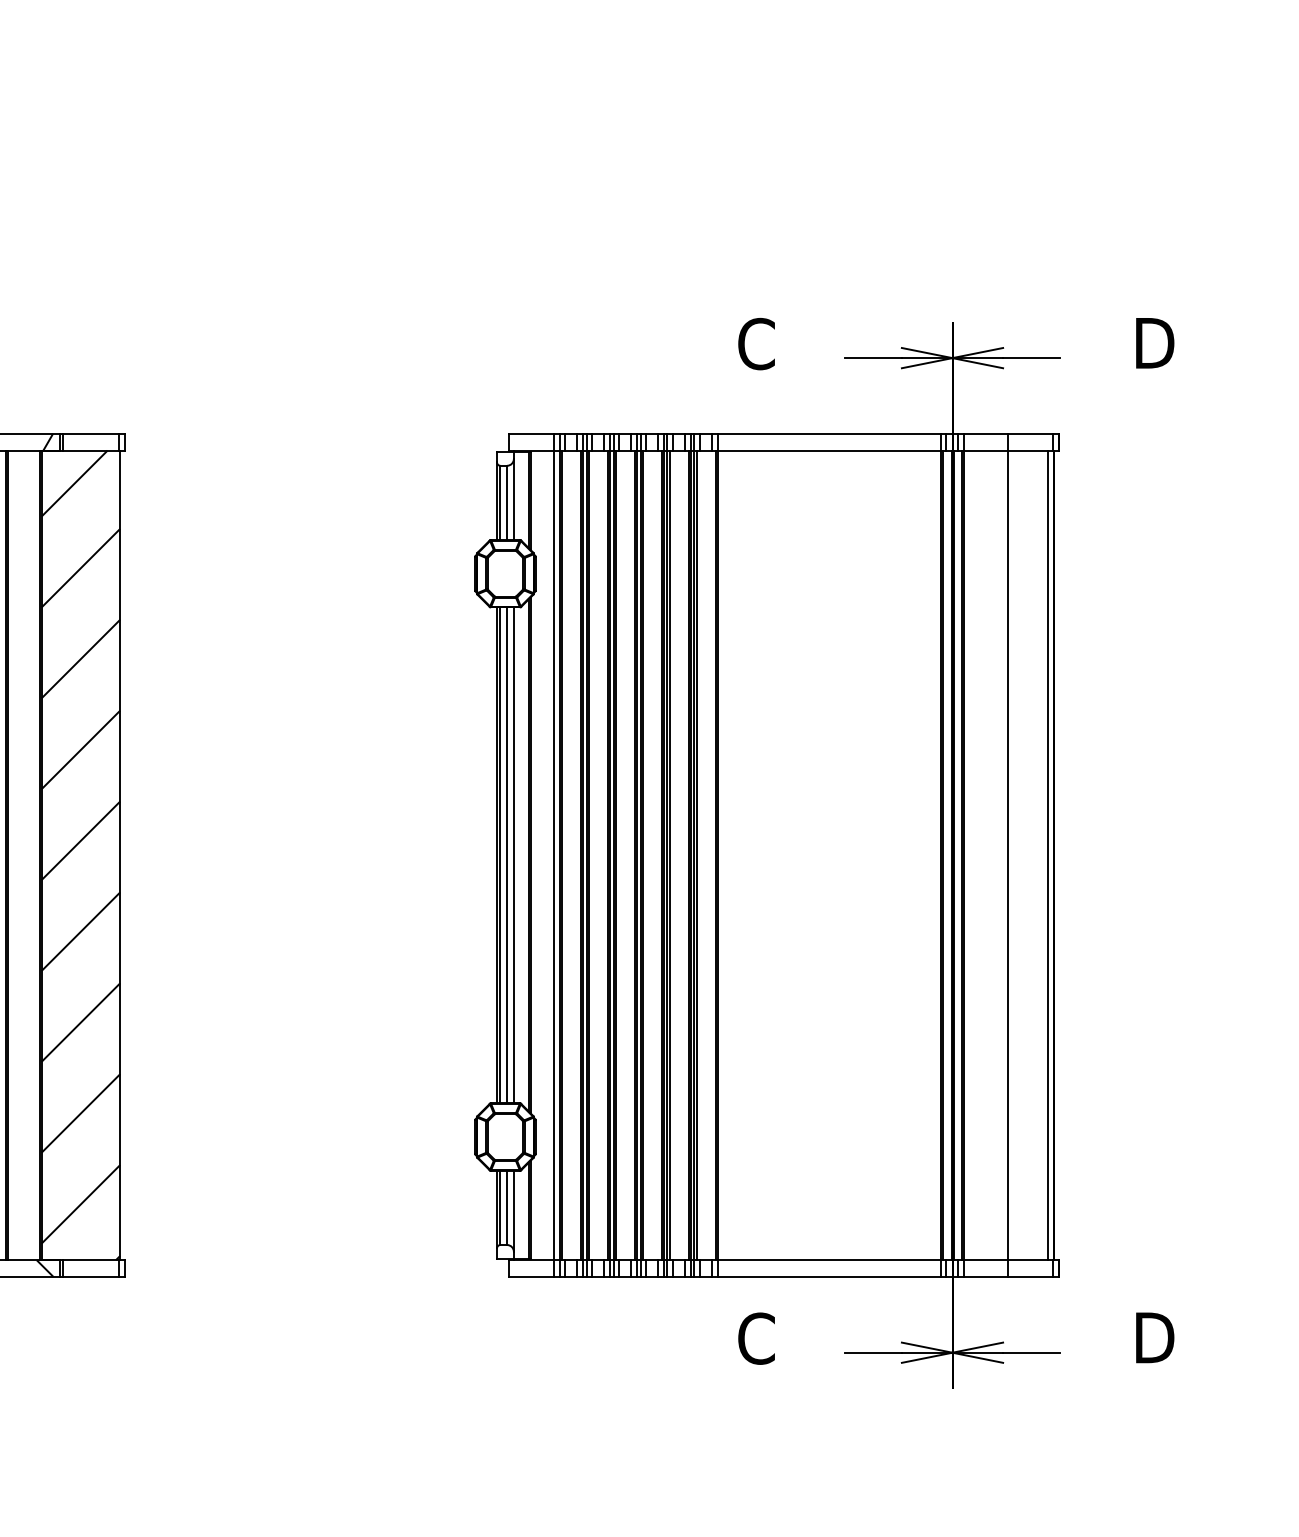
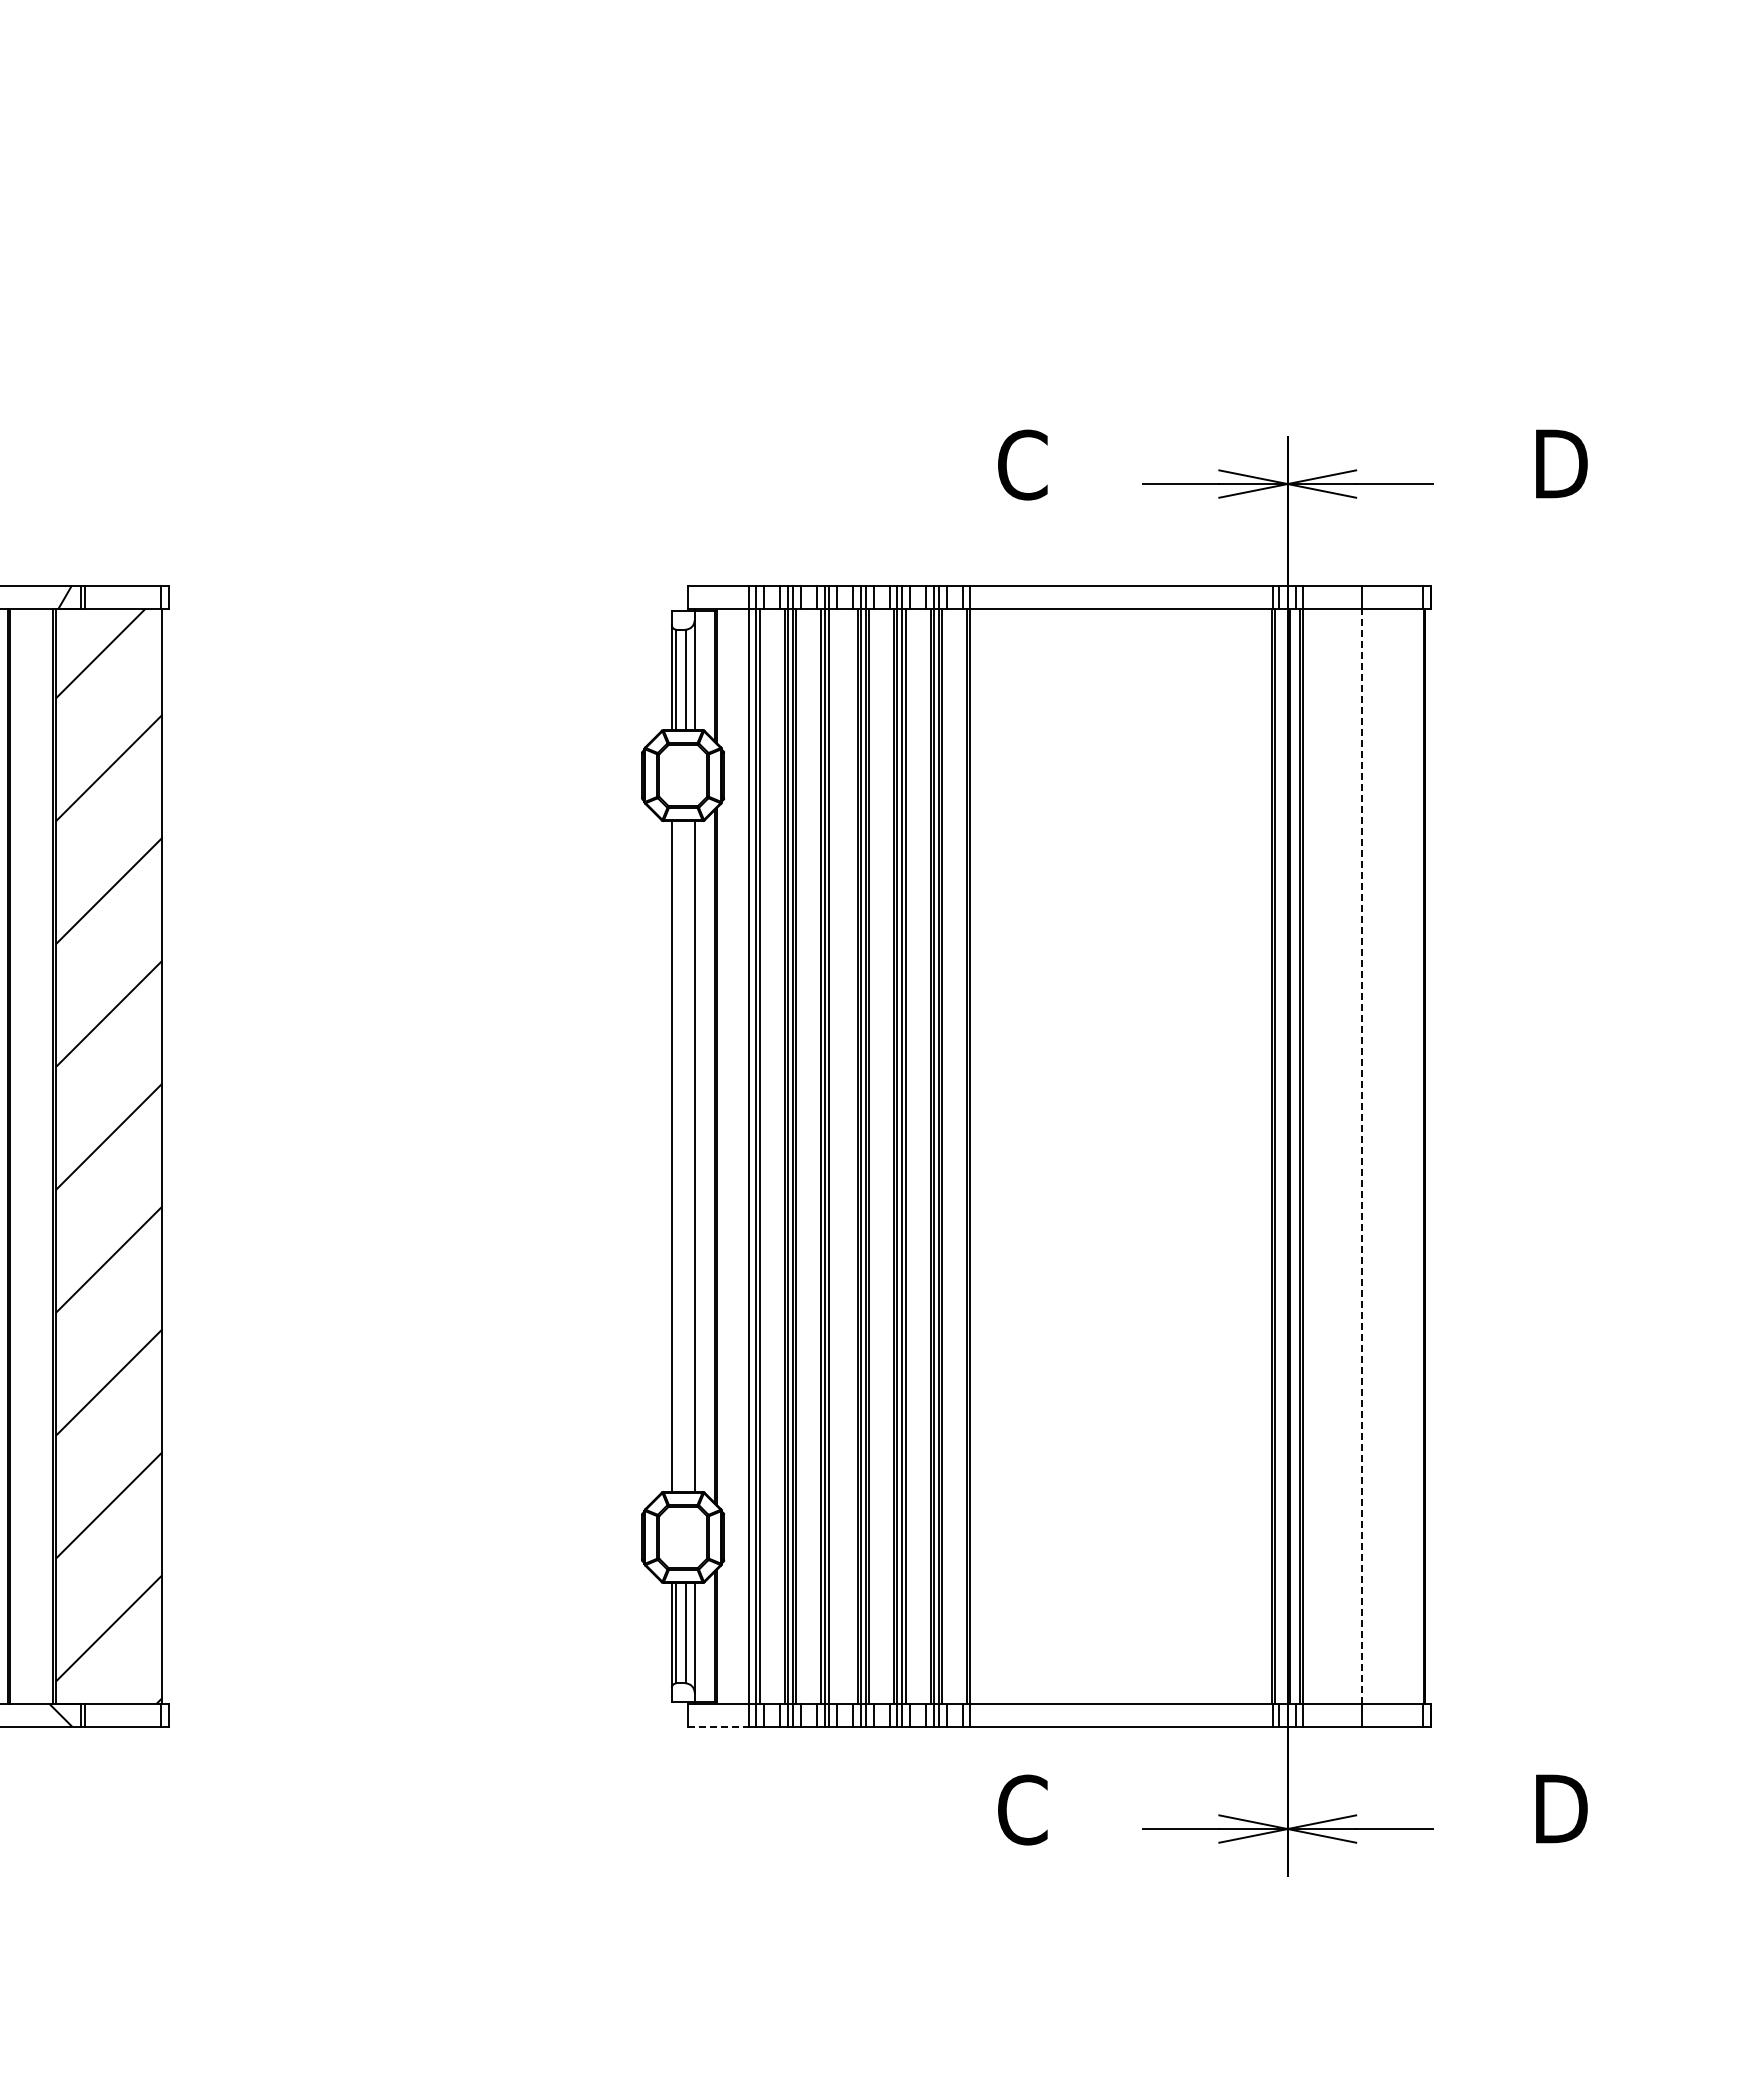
line: (500, 855) -> (676, 1156), removed
line: (507, 855) -> (685, 1156), removed
line: (615, 855) -> (832, 1156), removed
line: (1007, 855) -> (1362, 1156), solid -> dashed
line: (1047, 855) -> (1416, 1156), removed
line: (531, 1276) -> (718, 1726), solid -> dashed

